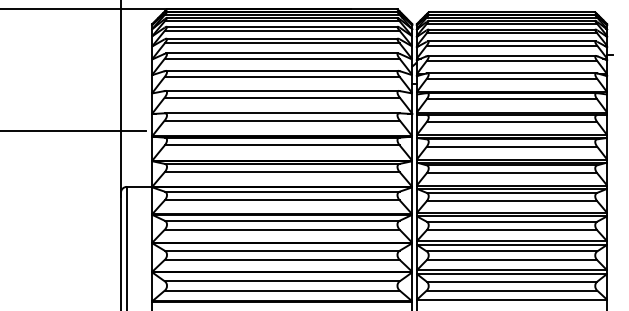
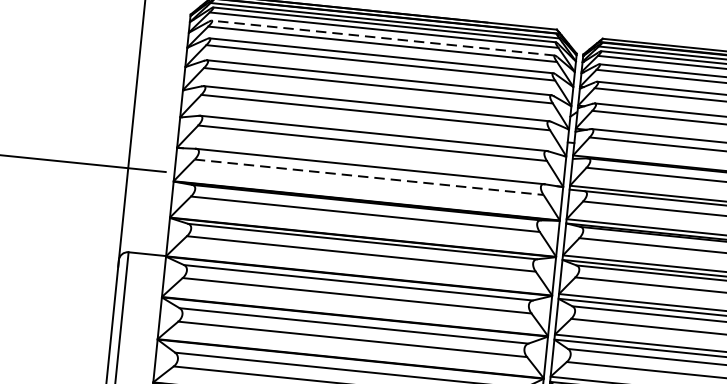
line: (282, 26) -> (383, 37), solid -> dashed
line: (282, 120) -> (369, 177), solid -> dashed

